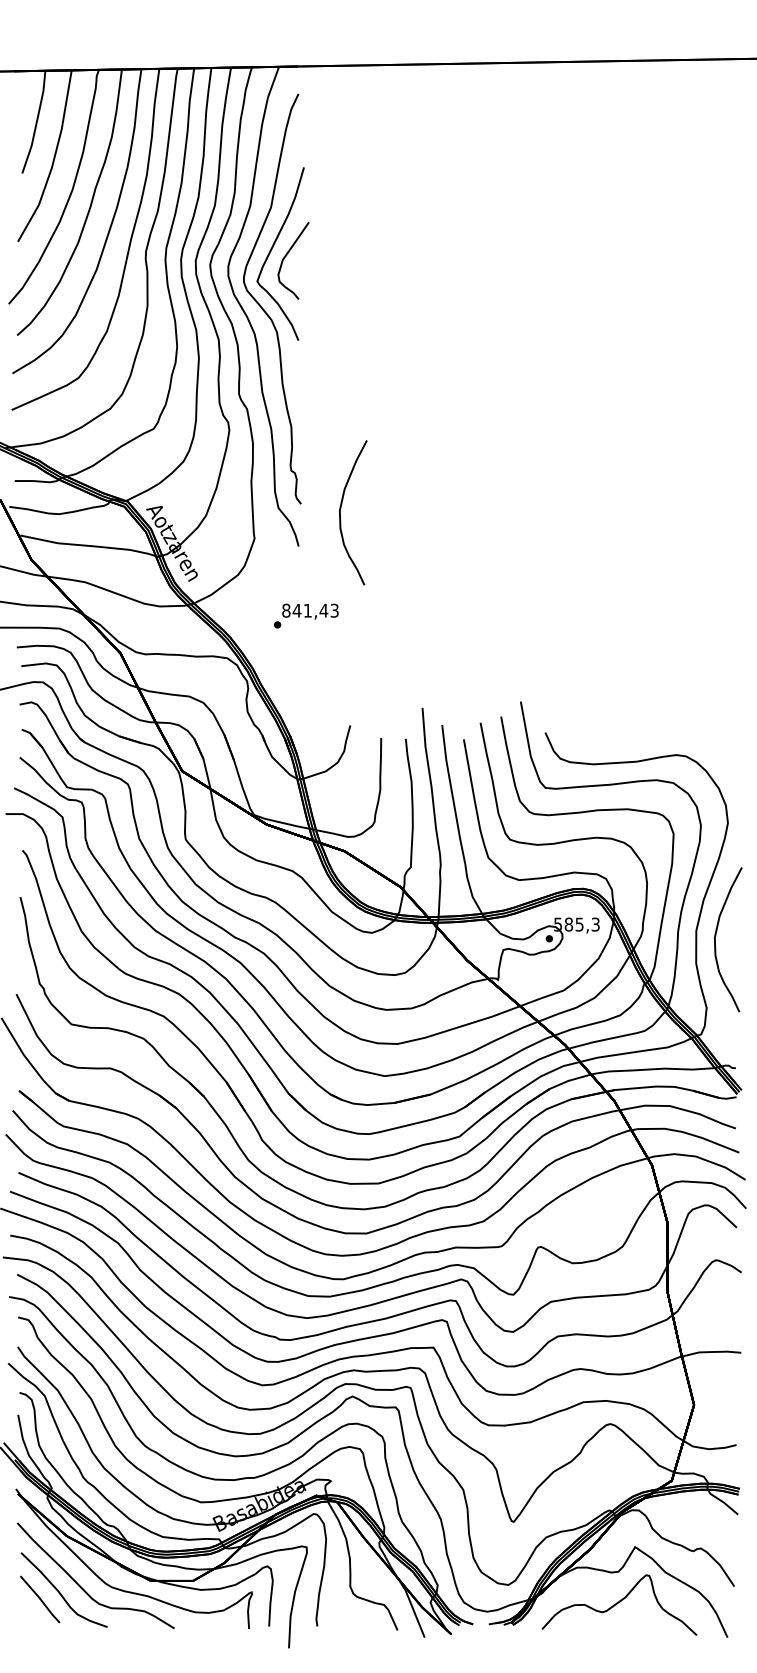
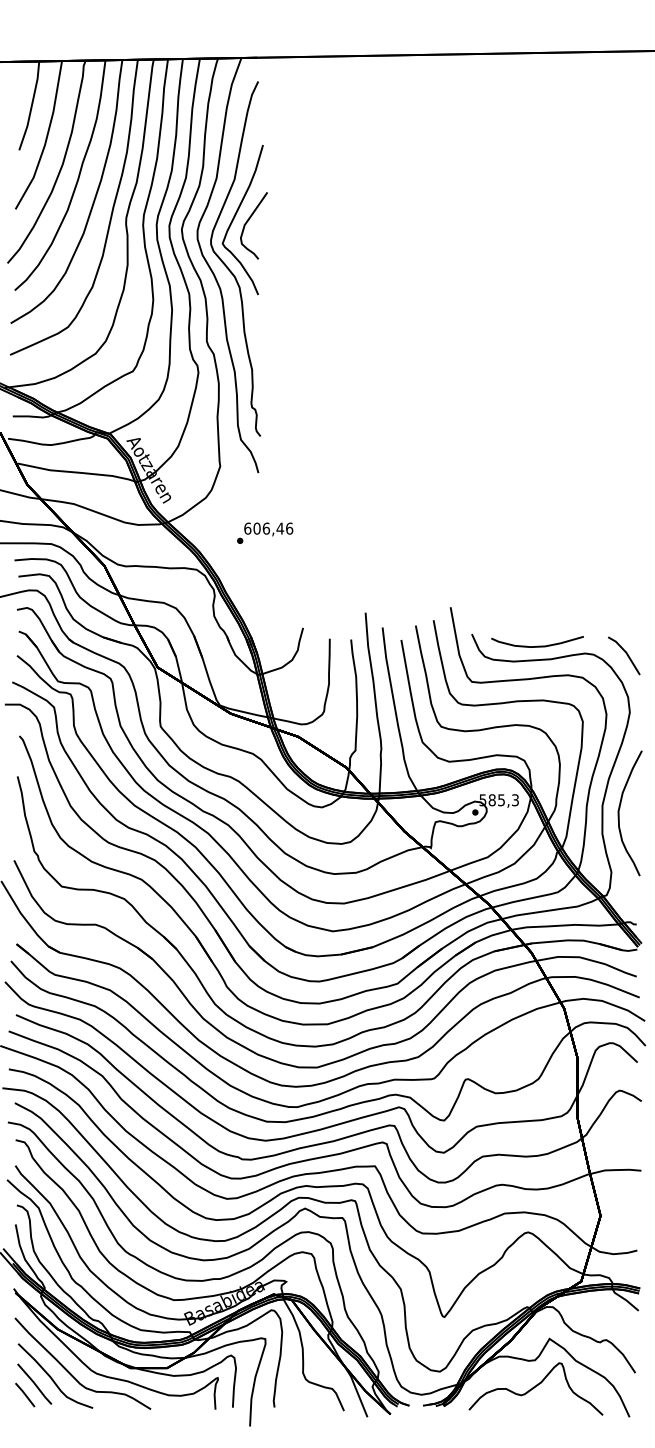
curve: (341, 508) -> (295, 440), removed
text: (310, 610) -> (268, 528), 841,43 -> 606,46
curve: (620, 746) -> (536, 646), added
line: (723, 755) -> (626, 653), added
line: (28, 1612) -> (24, 1395), added

